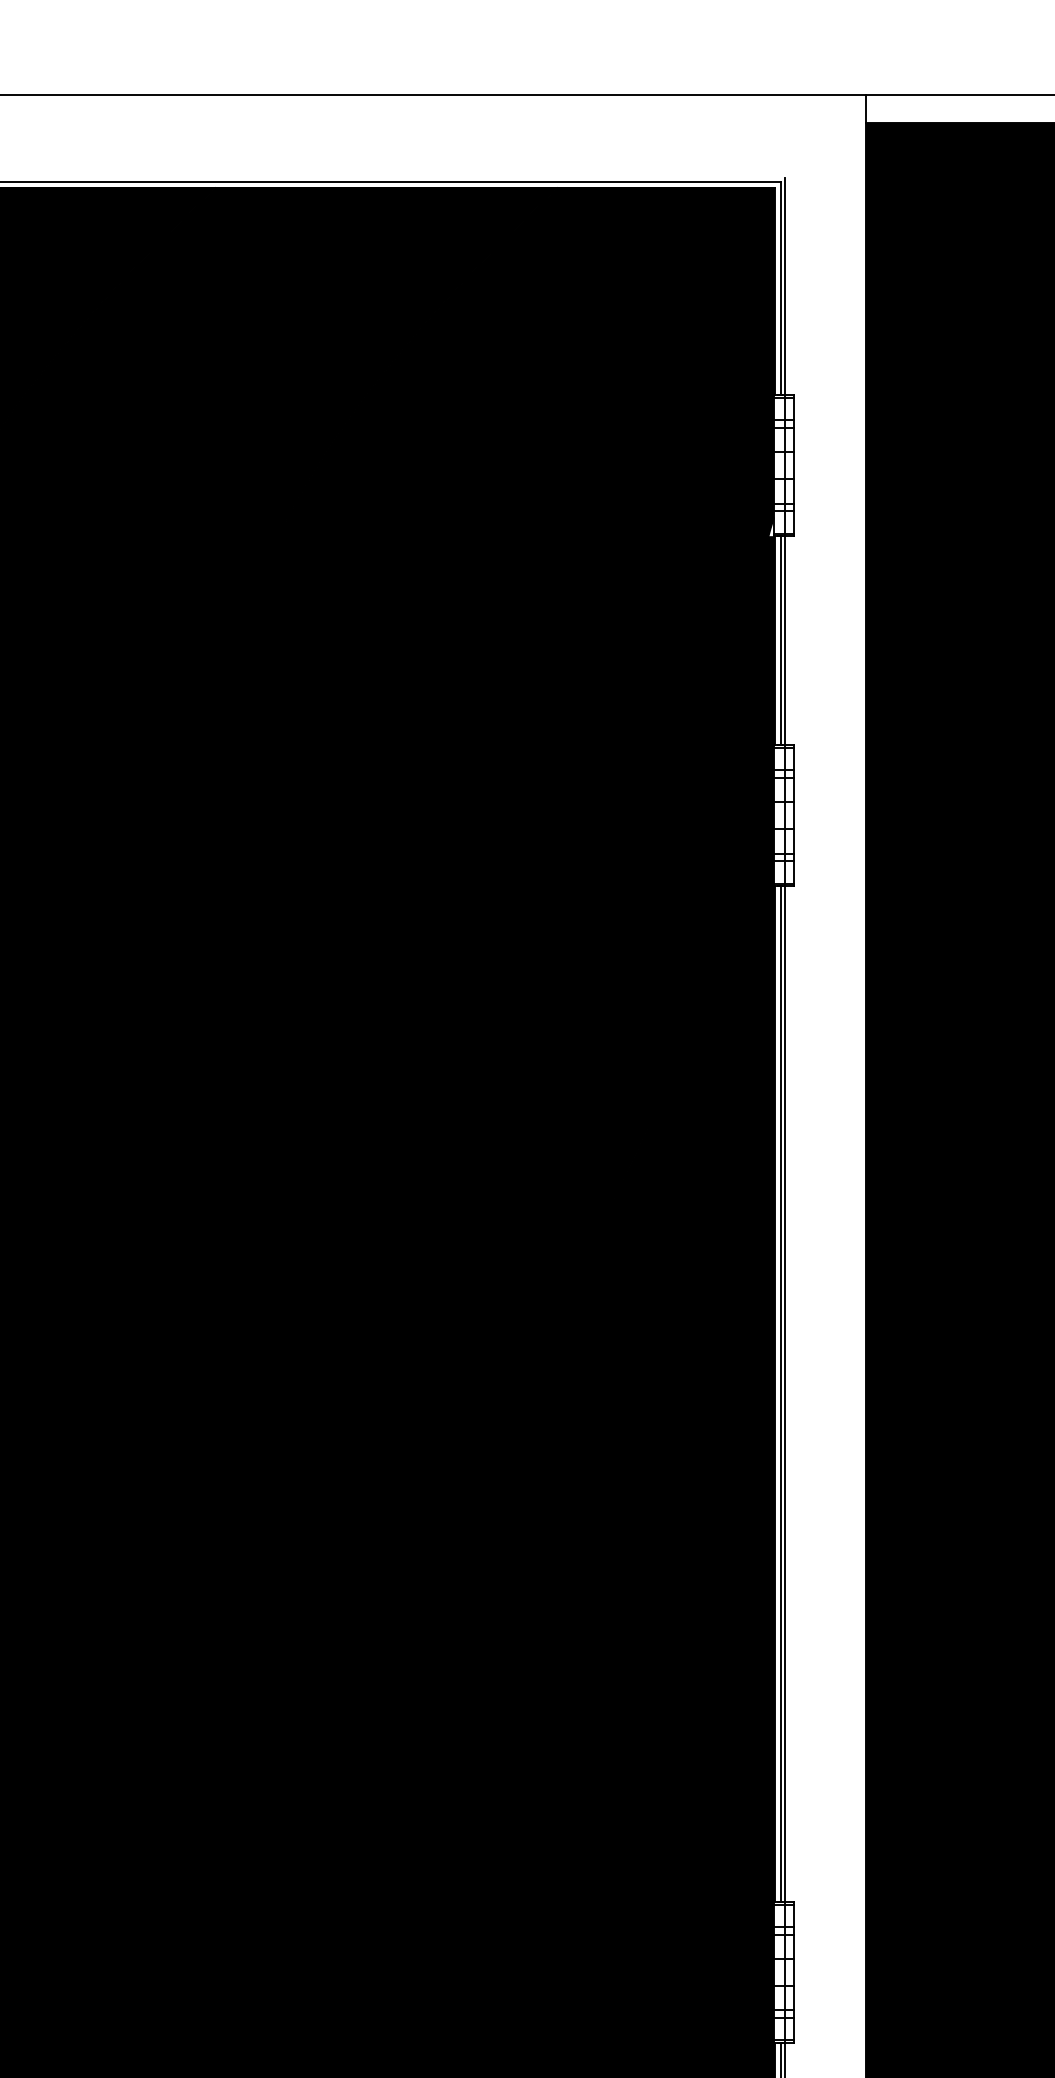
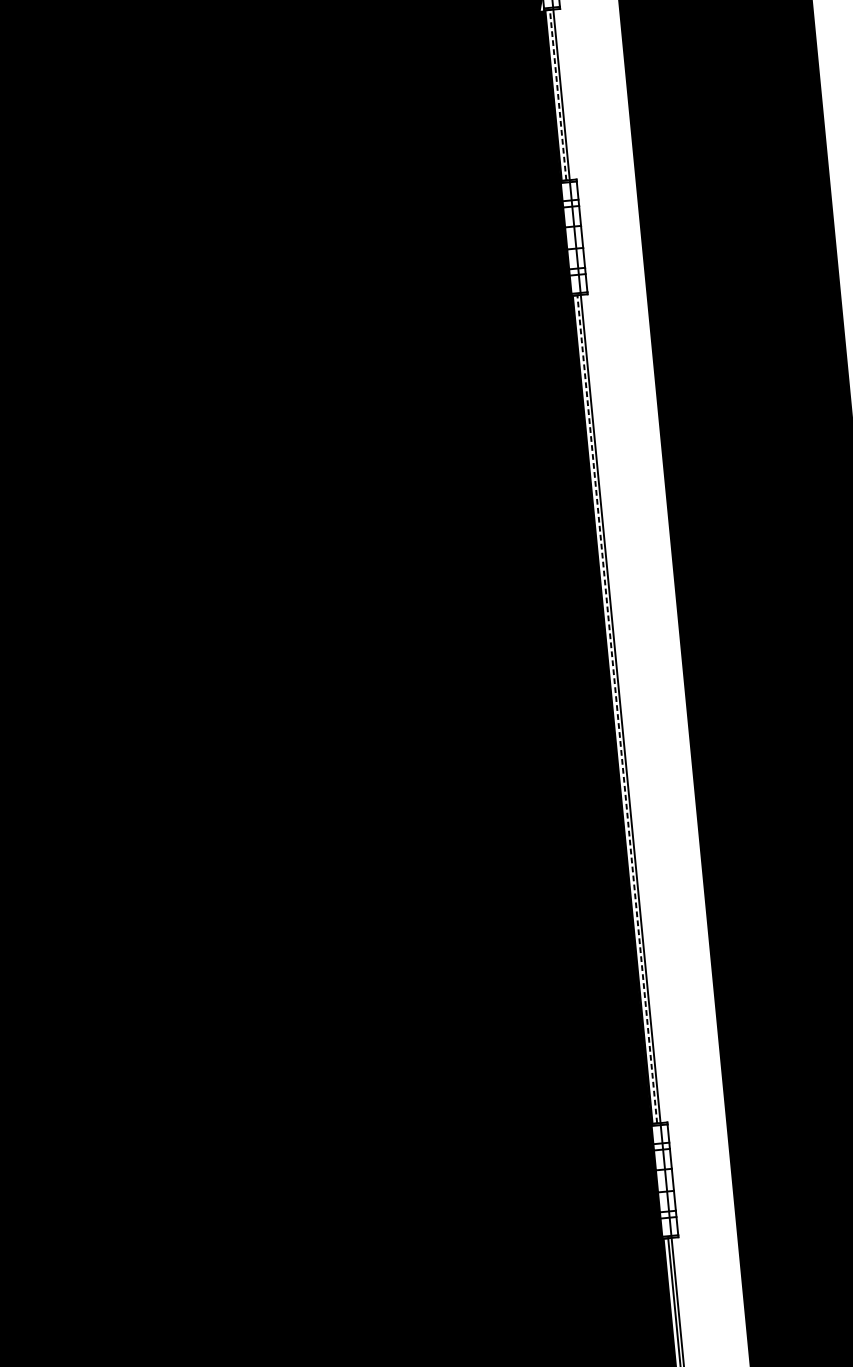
line: (780, 640) -> (557, 95), solid -> dashed
line: (780, 1394) -> (616, 709), solid -> dashed

